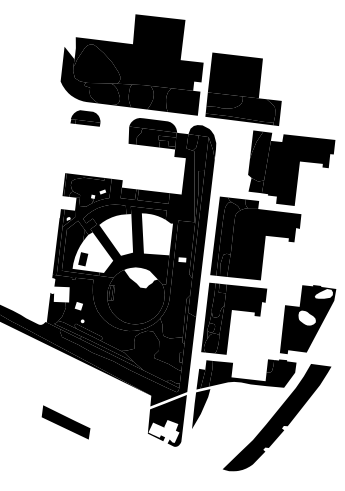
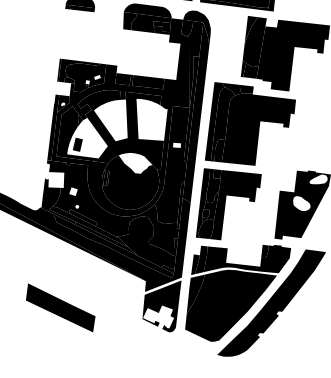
fill: (248, 182) -> (243, 67), added
fill: (236, 420) -> (231, 305), added
part: (65, 422) -> (60, 307), size x1.43

